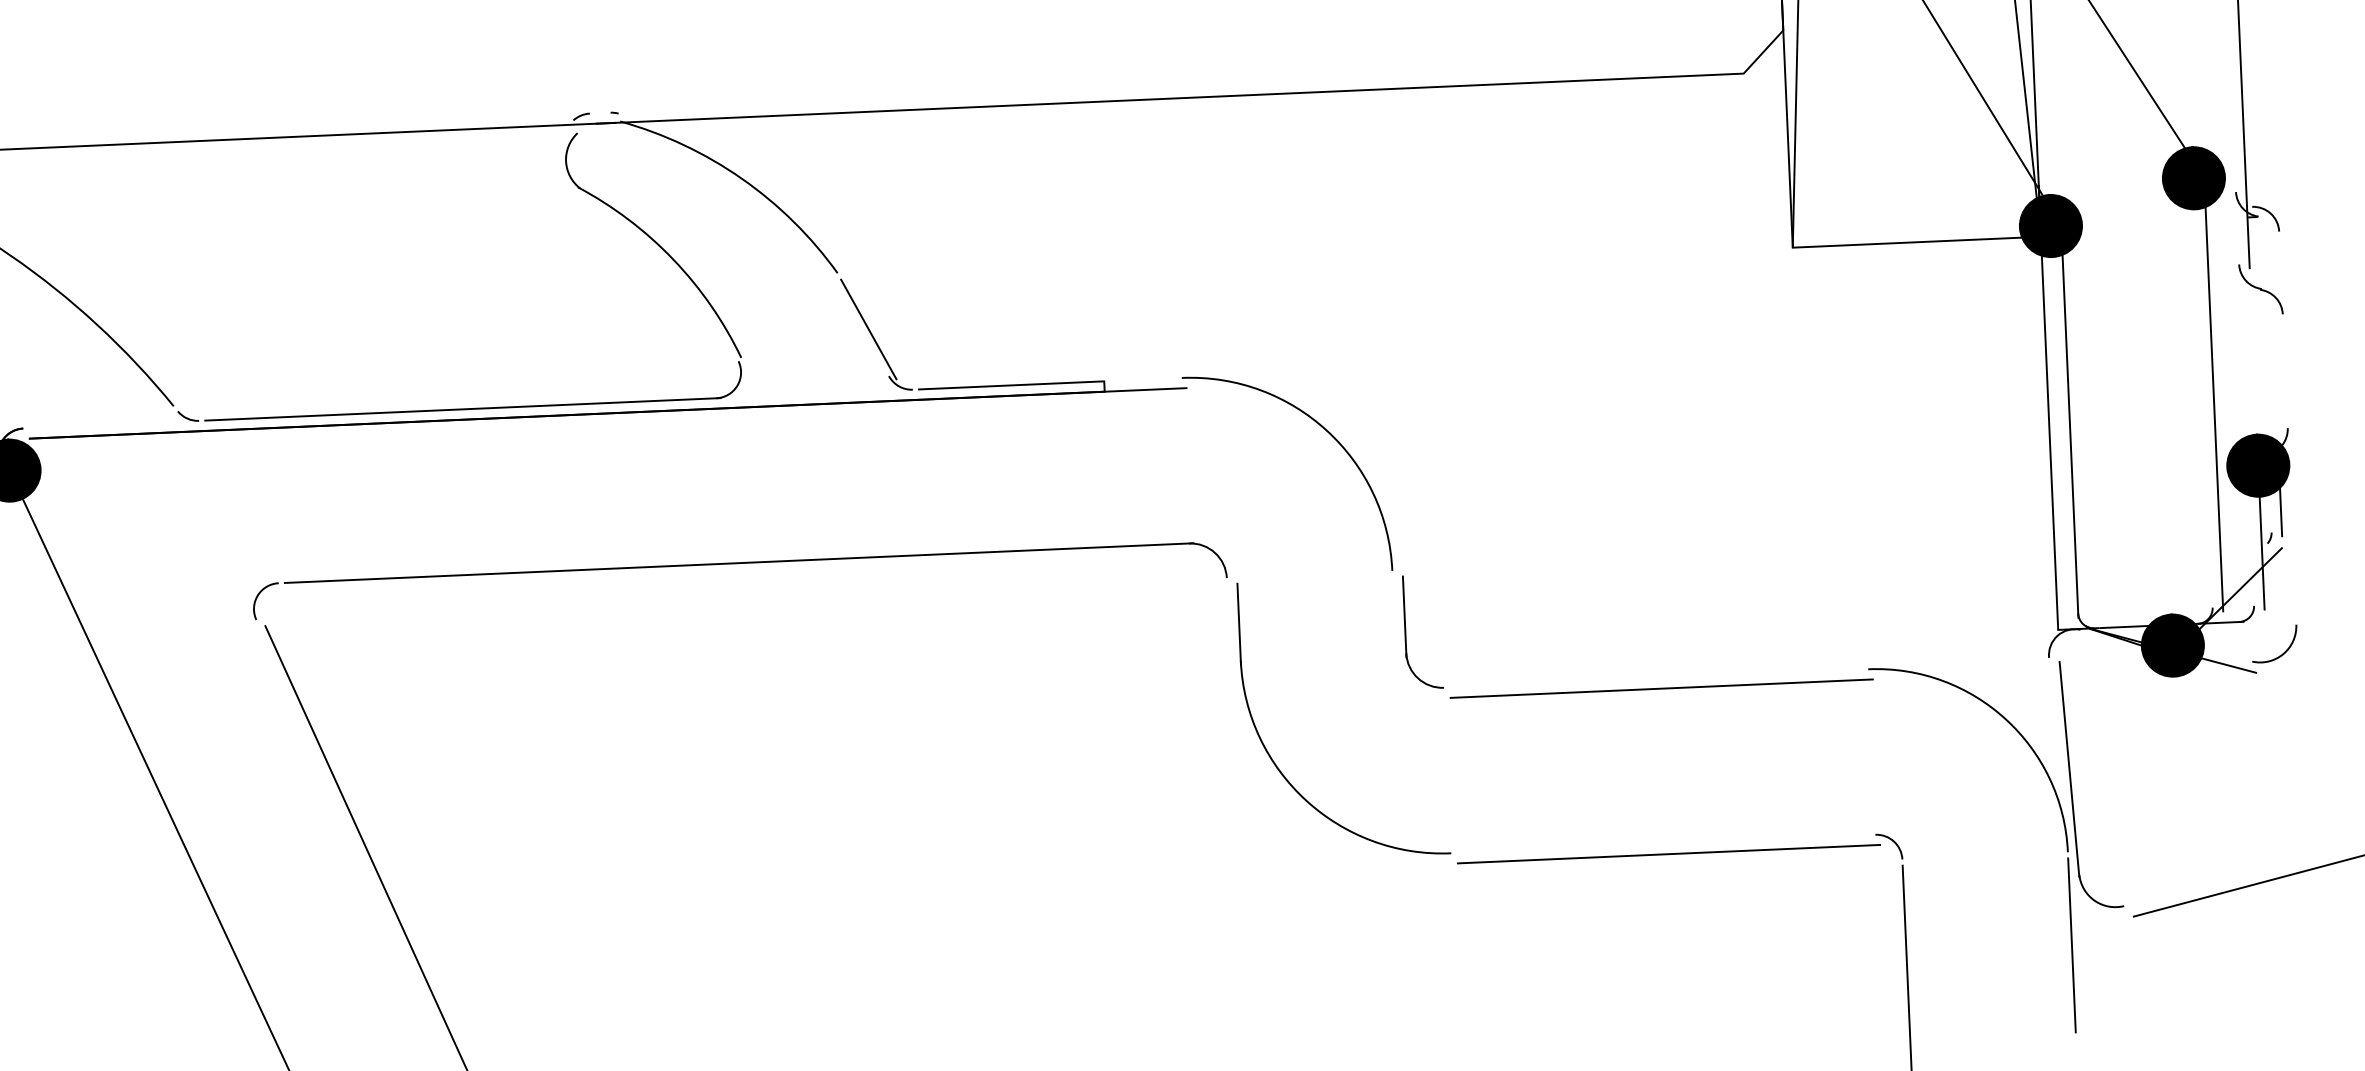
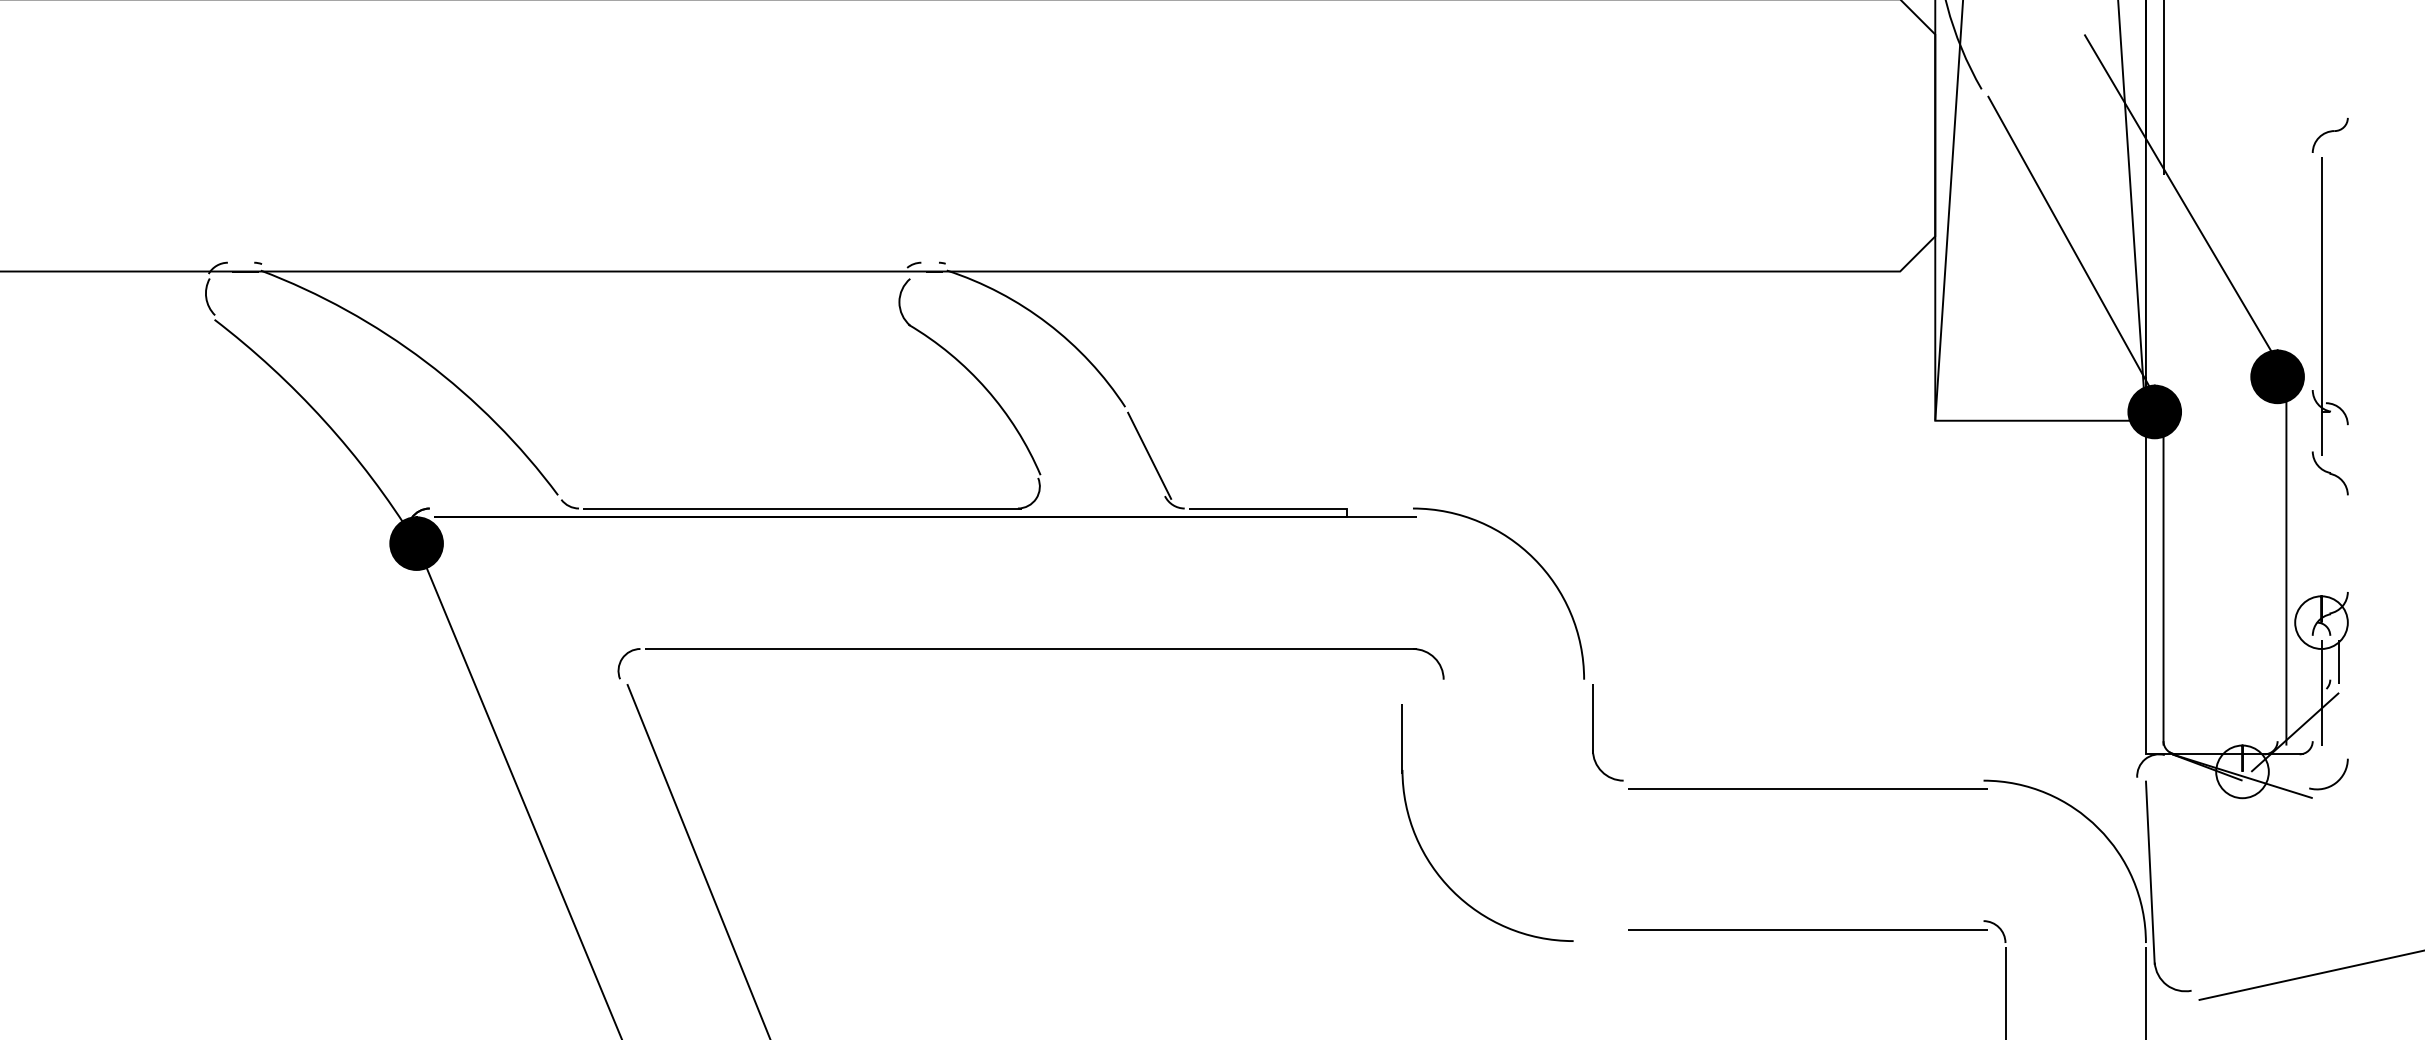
fill: (2258, 465) -> (2321, 622), removed
fill: (2172, 645) -> (2242, 771), removed
part: (1274, 761) -> (1427, 856), moved

